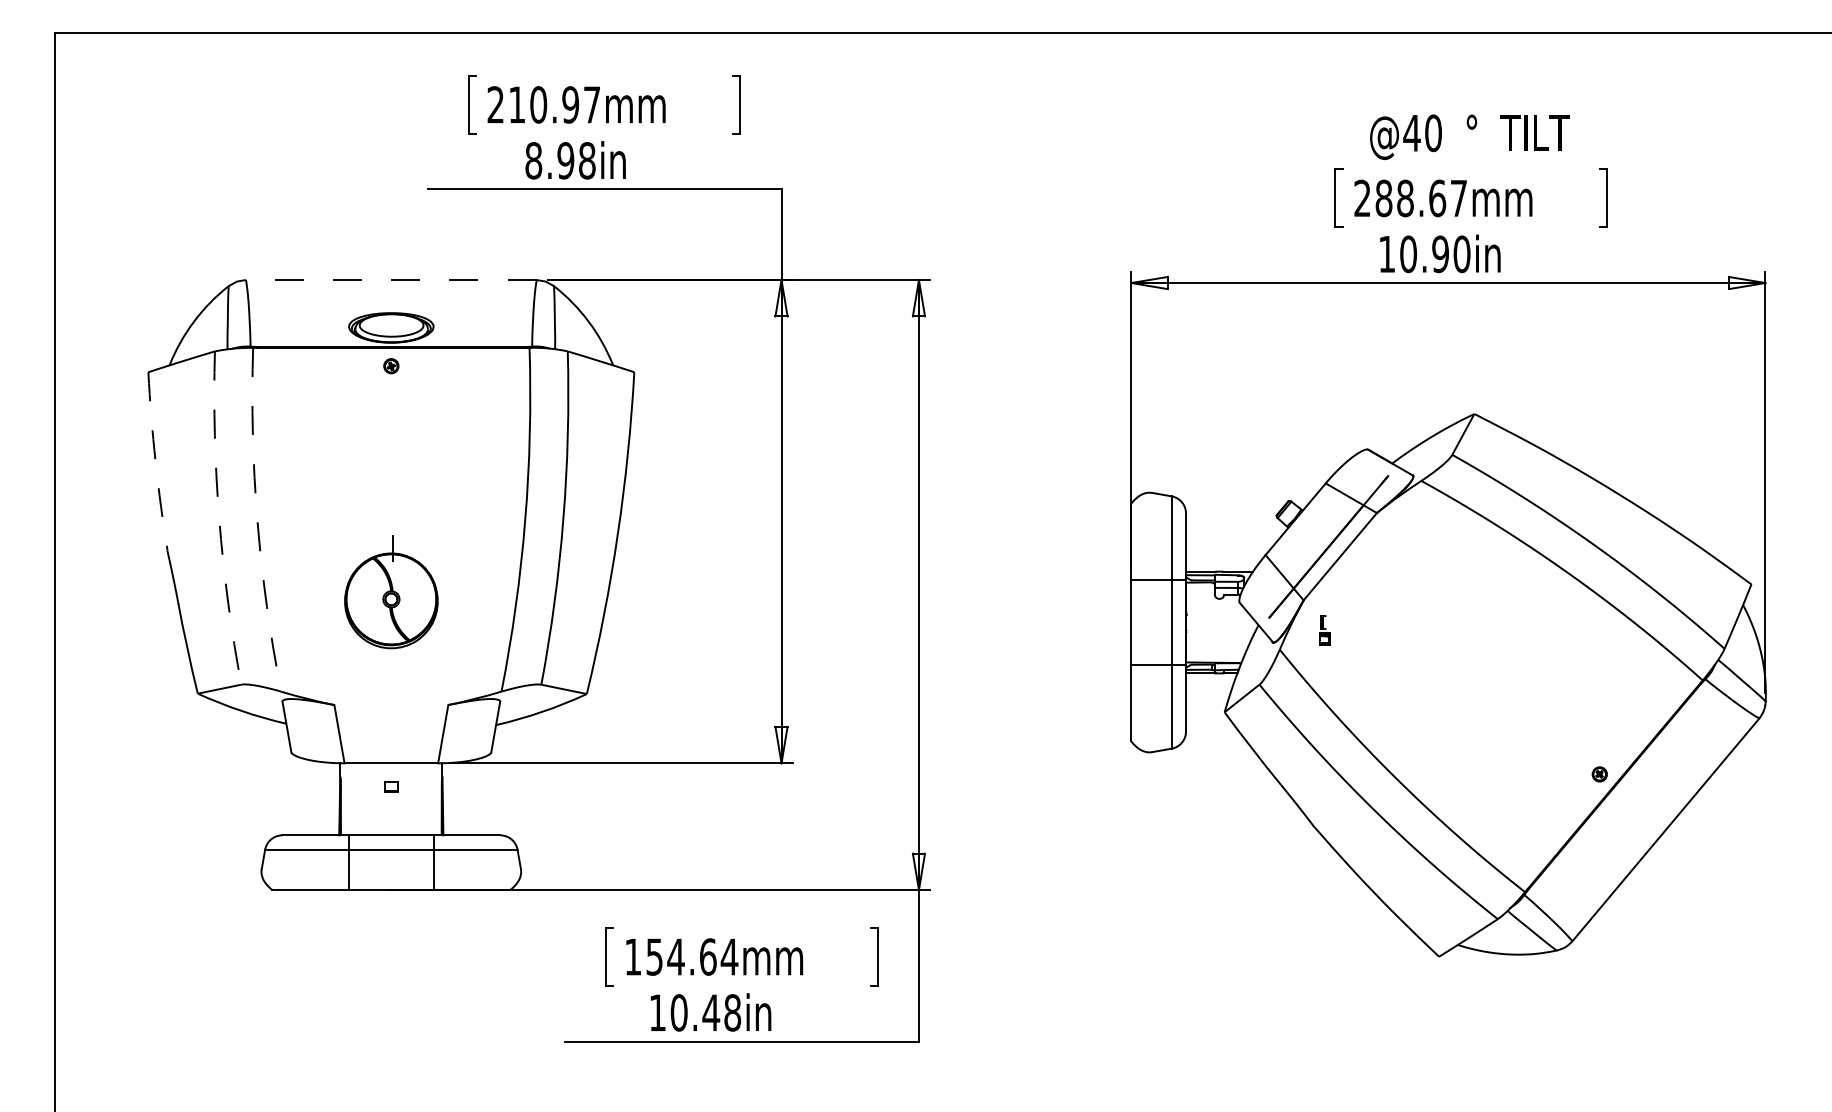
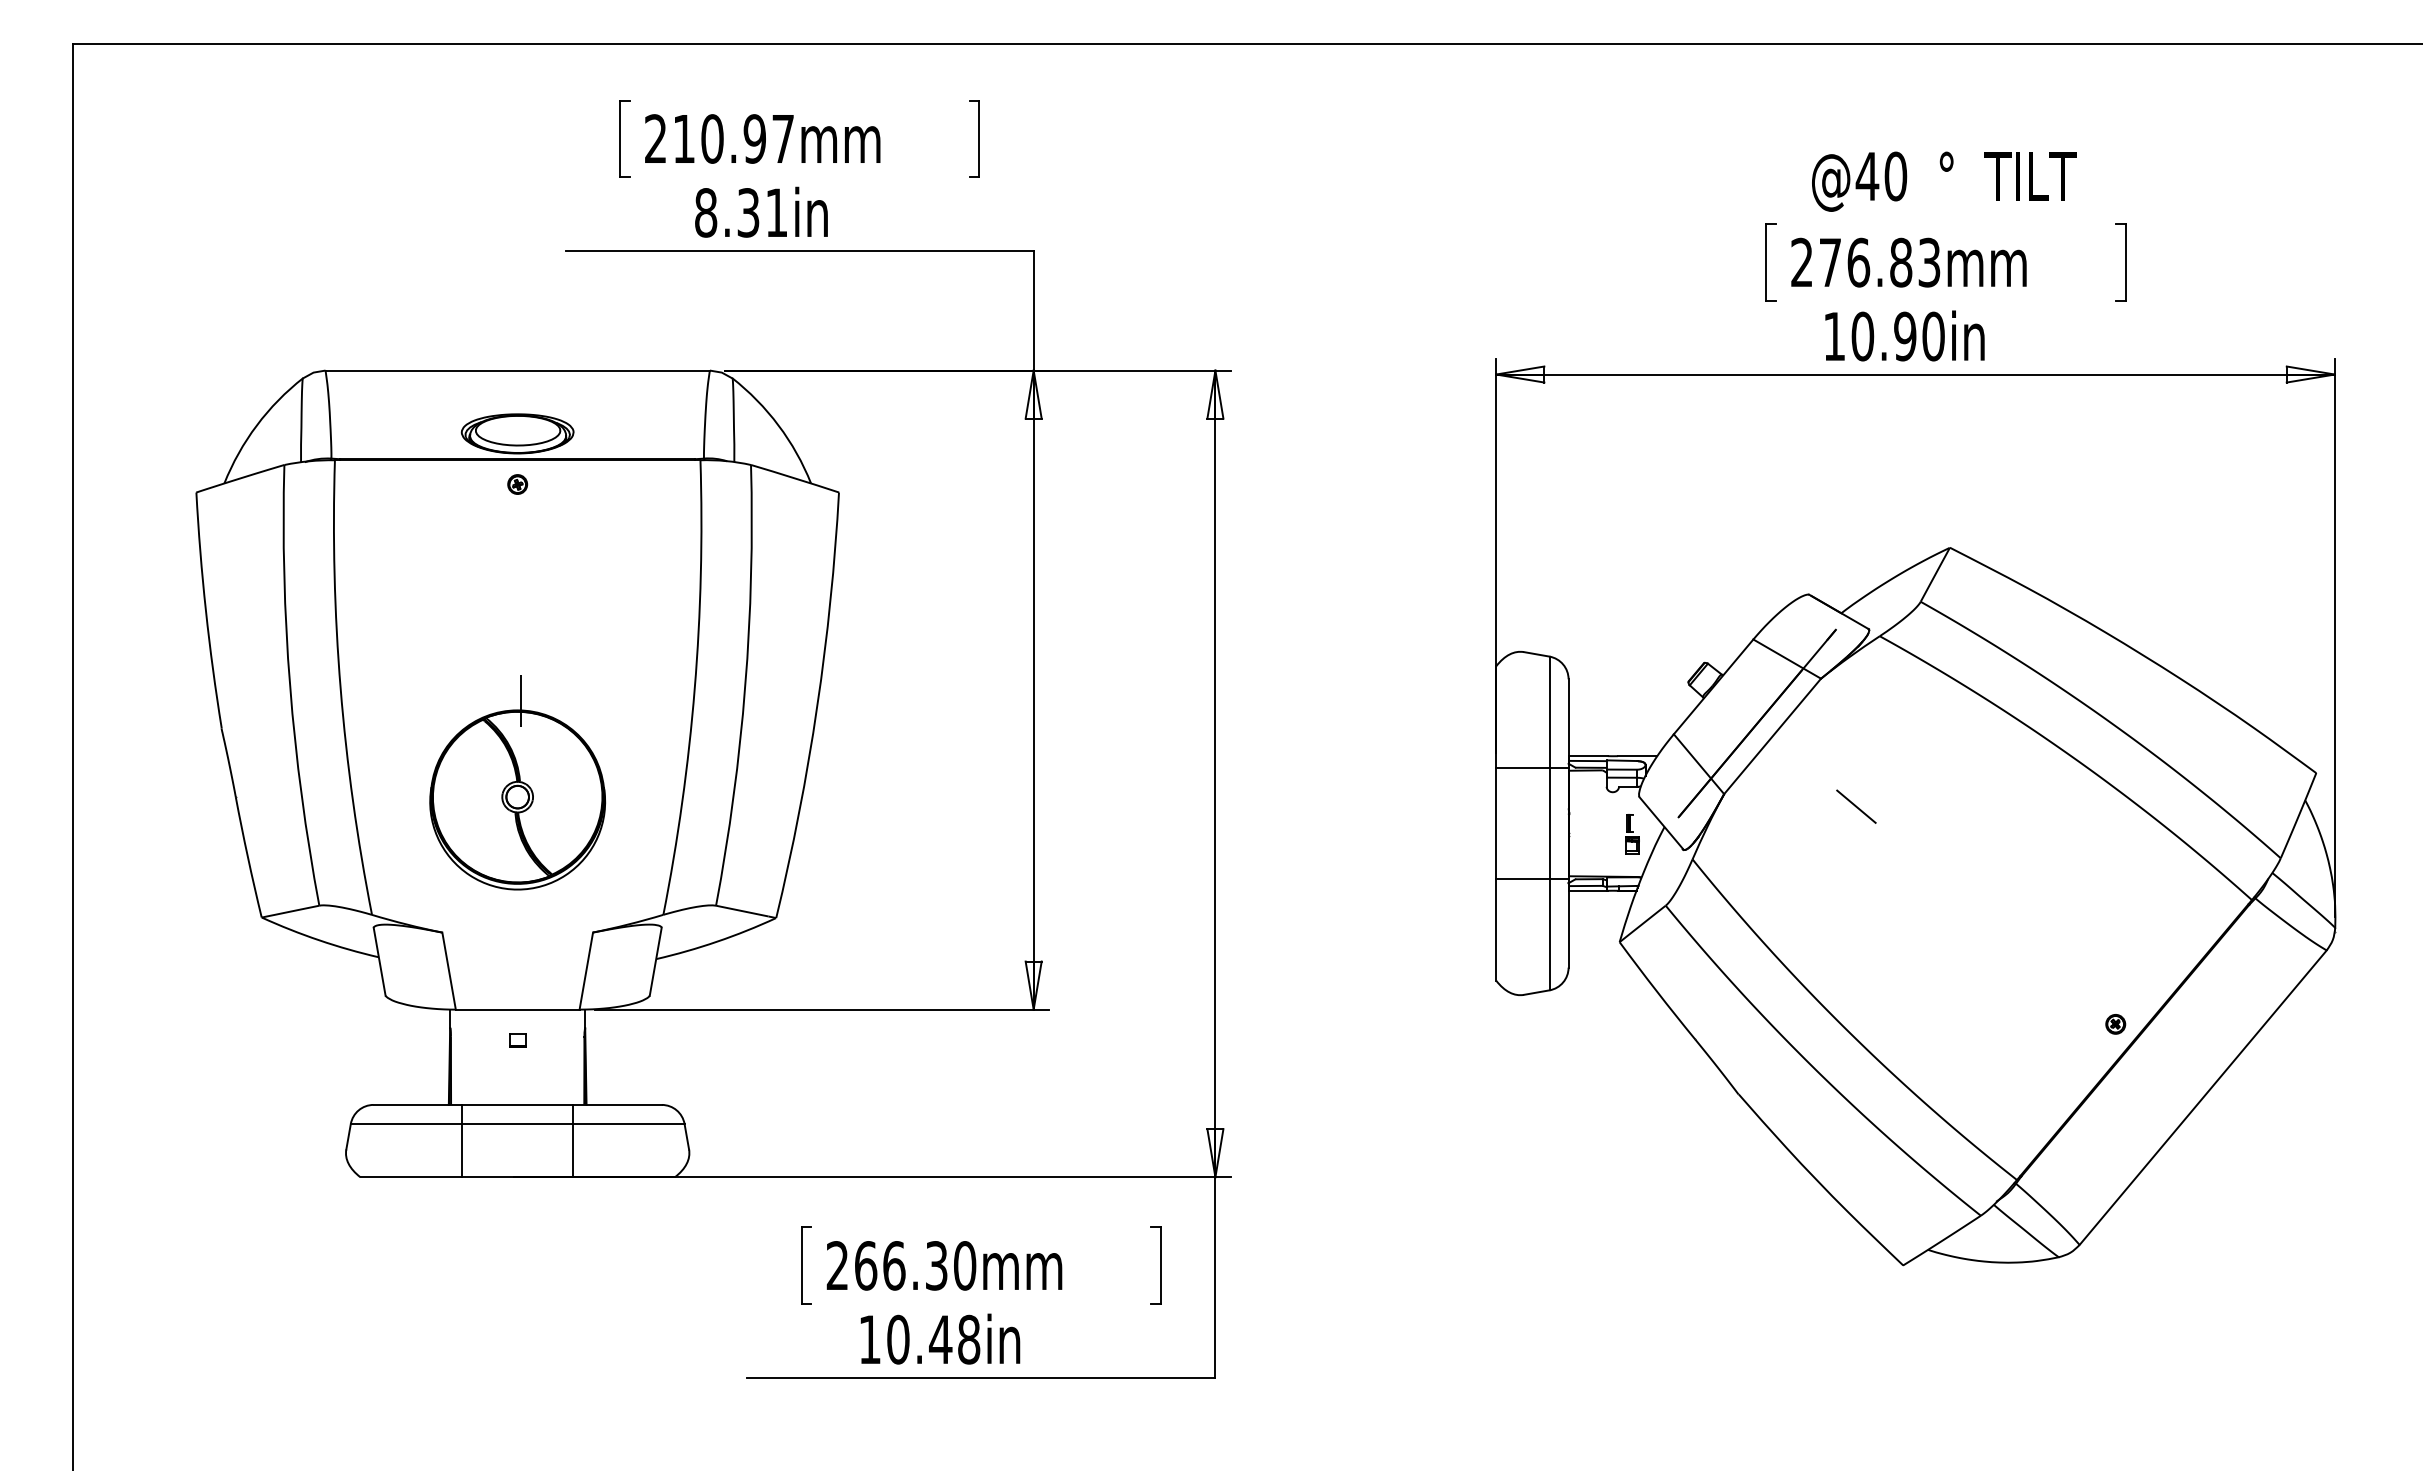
text: (576, 160) -> (762, 212), 8.98in -> 8.31in
text: (1421, 198) -> (1879, 262), 288.67mm -> 276.83mm
line: (391, 279) -> (517, 370), dashed -> solid
arc: (155, 461) -> (205, 610), dashed -> solid
arc: (219, 518) -> (290, 686), dashed -> solid
arc: (257, 520) -> (340, 688), dashed -> solid
part: (391, 591) -> (517, 782), size x1.43
line: (1403, 609) -> (1856, 806), added
part: (1325, 630) -> (1632, 834), moved
text: (681, 956) -> (901, 1265), 154.64mm -> 266.30mm

